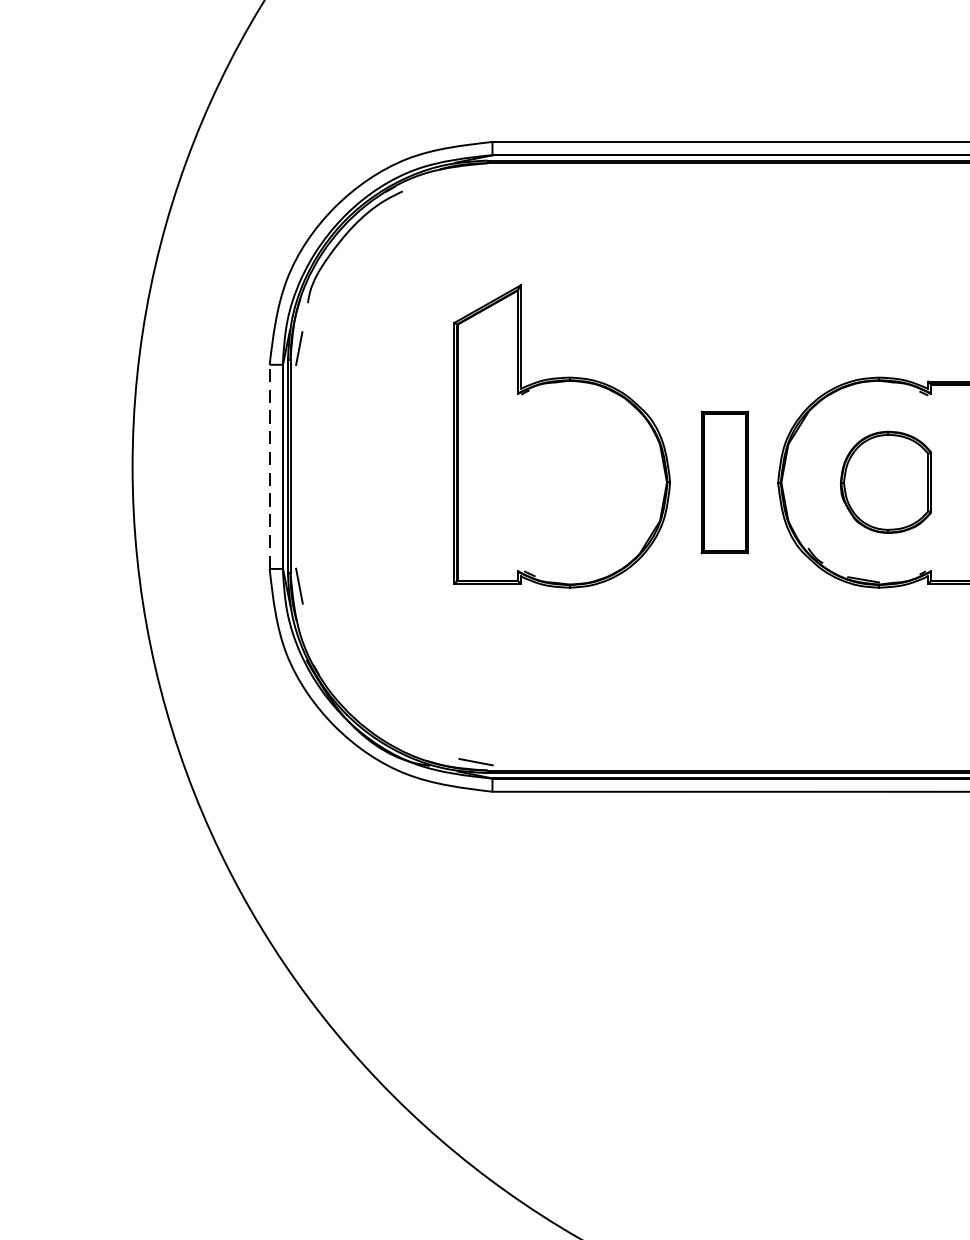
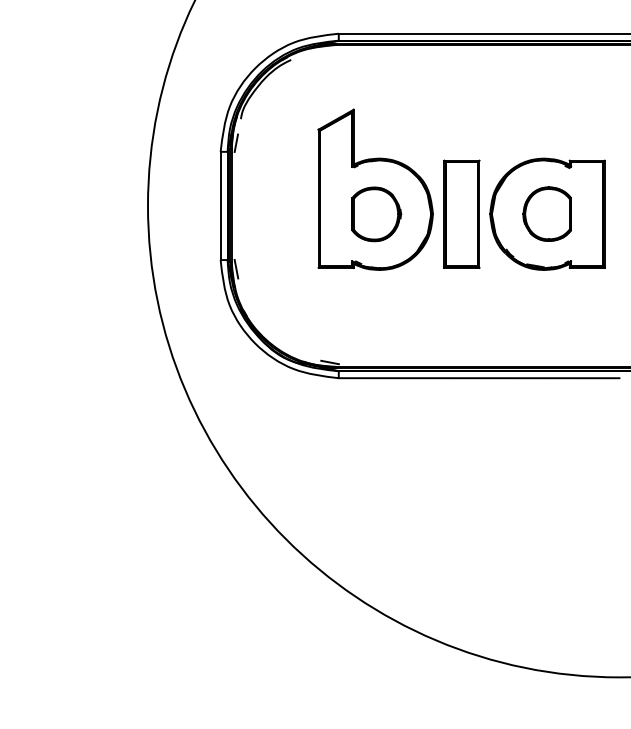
line: (269, 465) -> (220, 205), dashed -> solid
part: (723, 481) -> (461, 213), size x1.43
part: (563, 482) -> (376, 214), added

